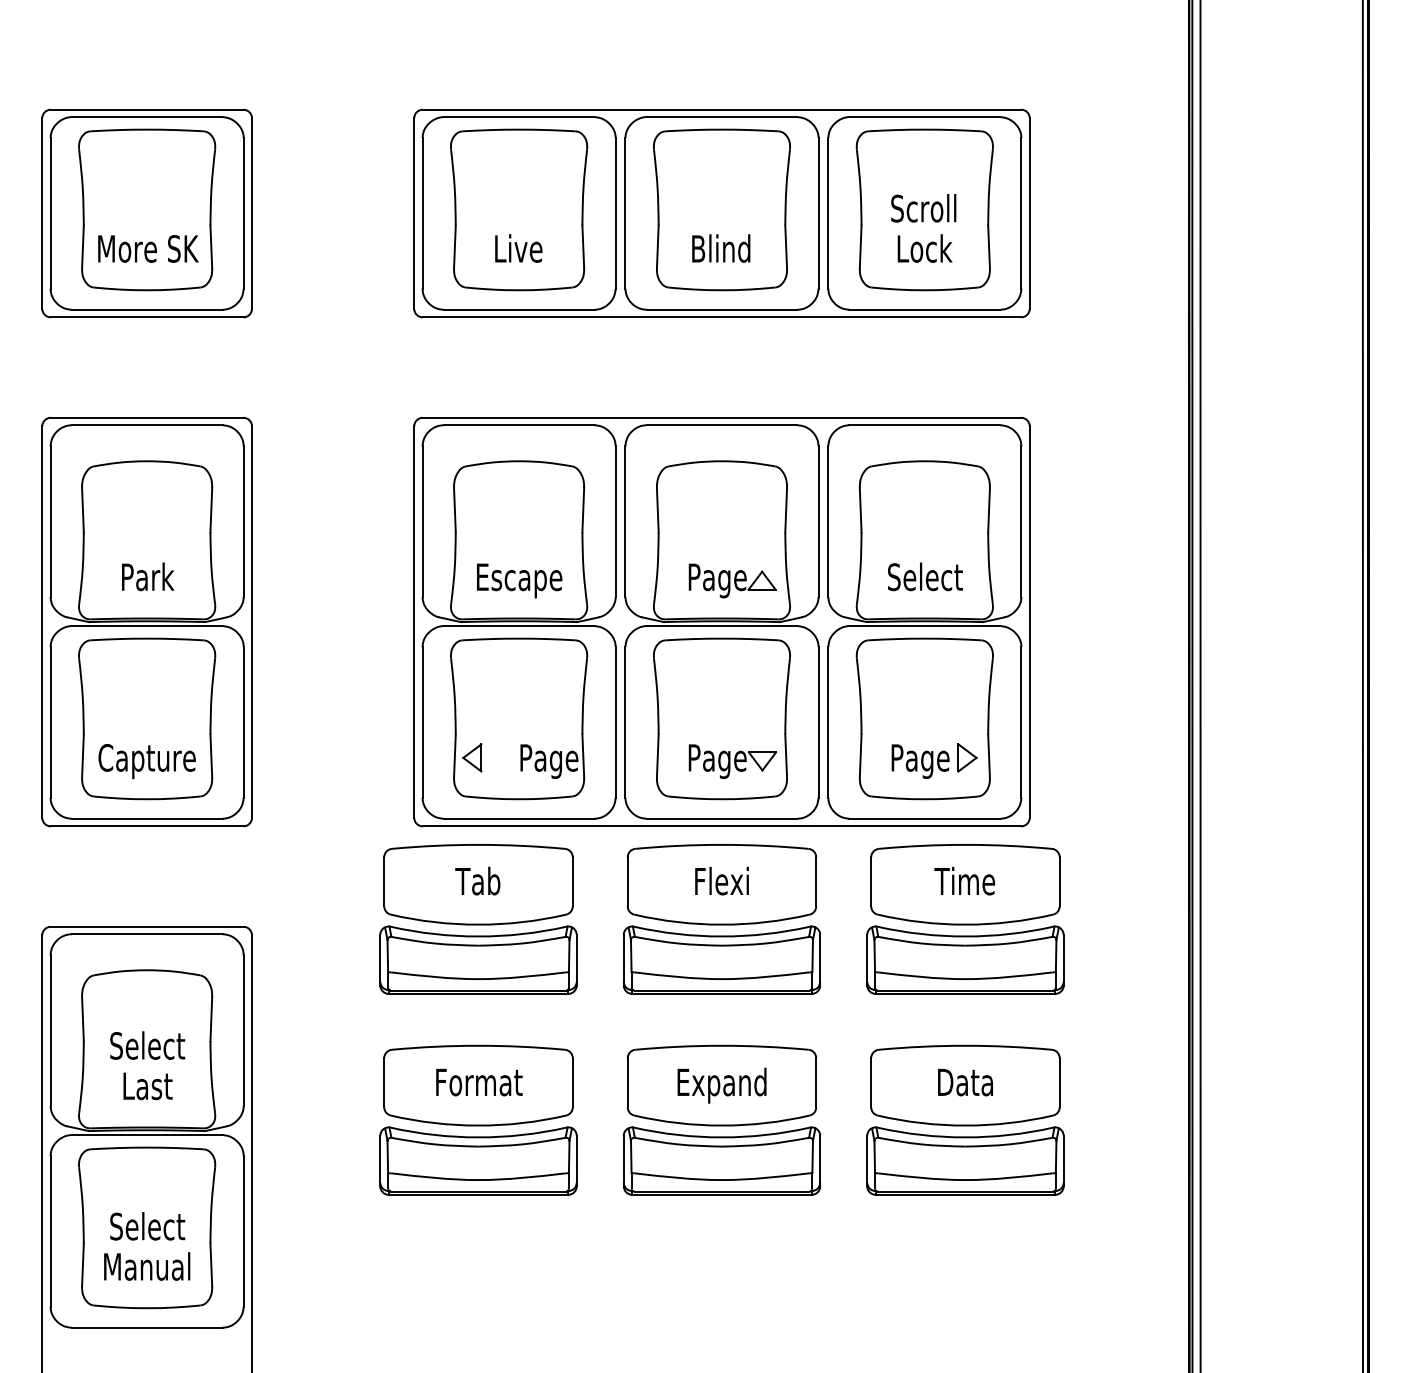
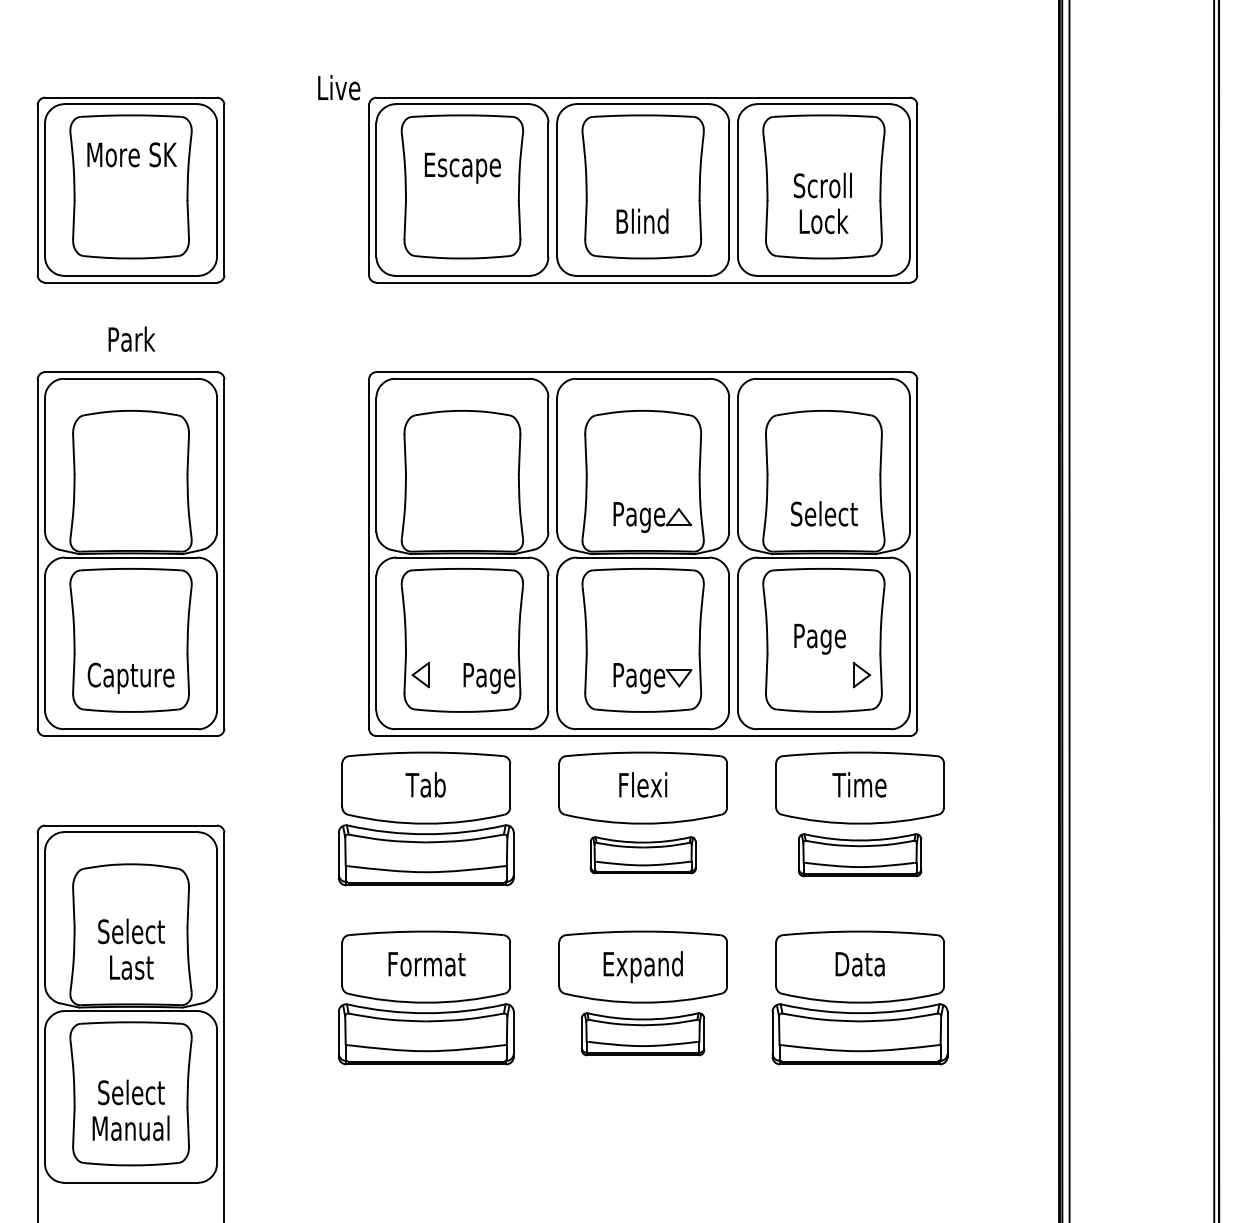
text: (148, 248) -> (132, 154), moved
text: (518, 248) -> (338, 87), moved
text: (148, 576) -> (132, 338), moved
text: (519, 580) -> (462, 167), moved
text: (920, 761) -> (820, 639), moved
part: (721, 959) -> (642, 854), size x0.6
part: (965, 959) -> (860, 854), size x0.7
part: (721, 1160) -> (642, 1033), size x0.7

